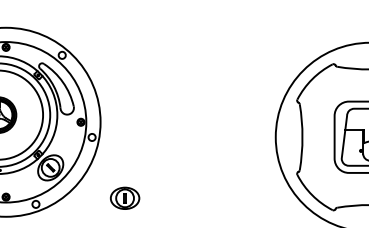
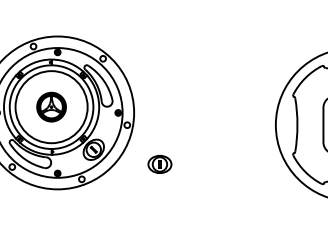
part: (124, 197) -> (159, 163), moved

